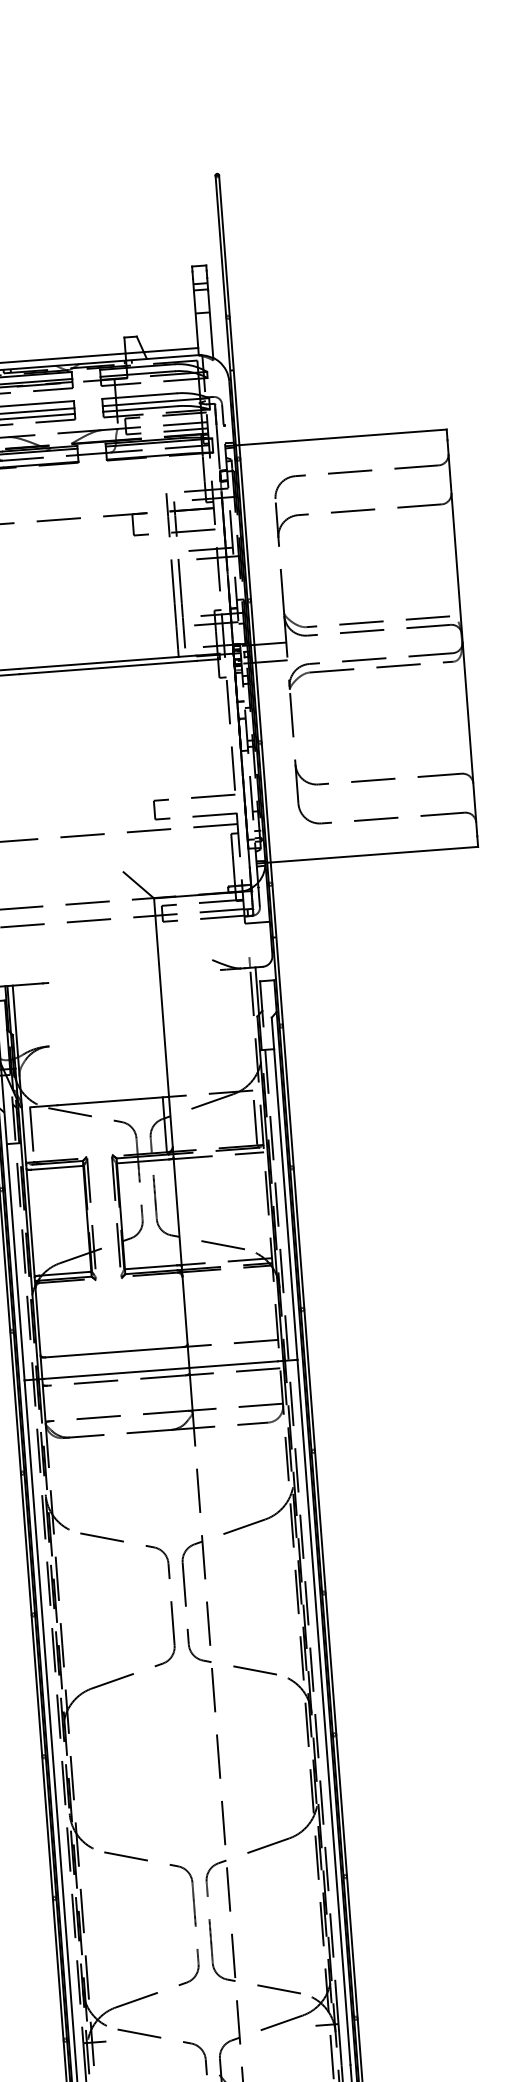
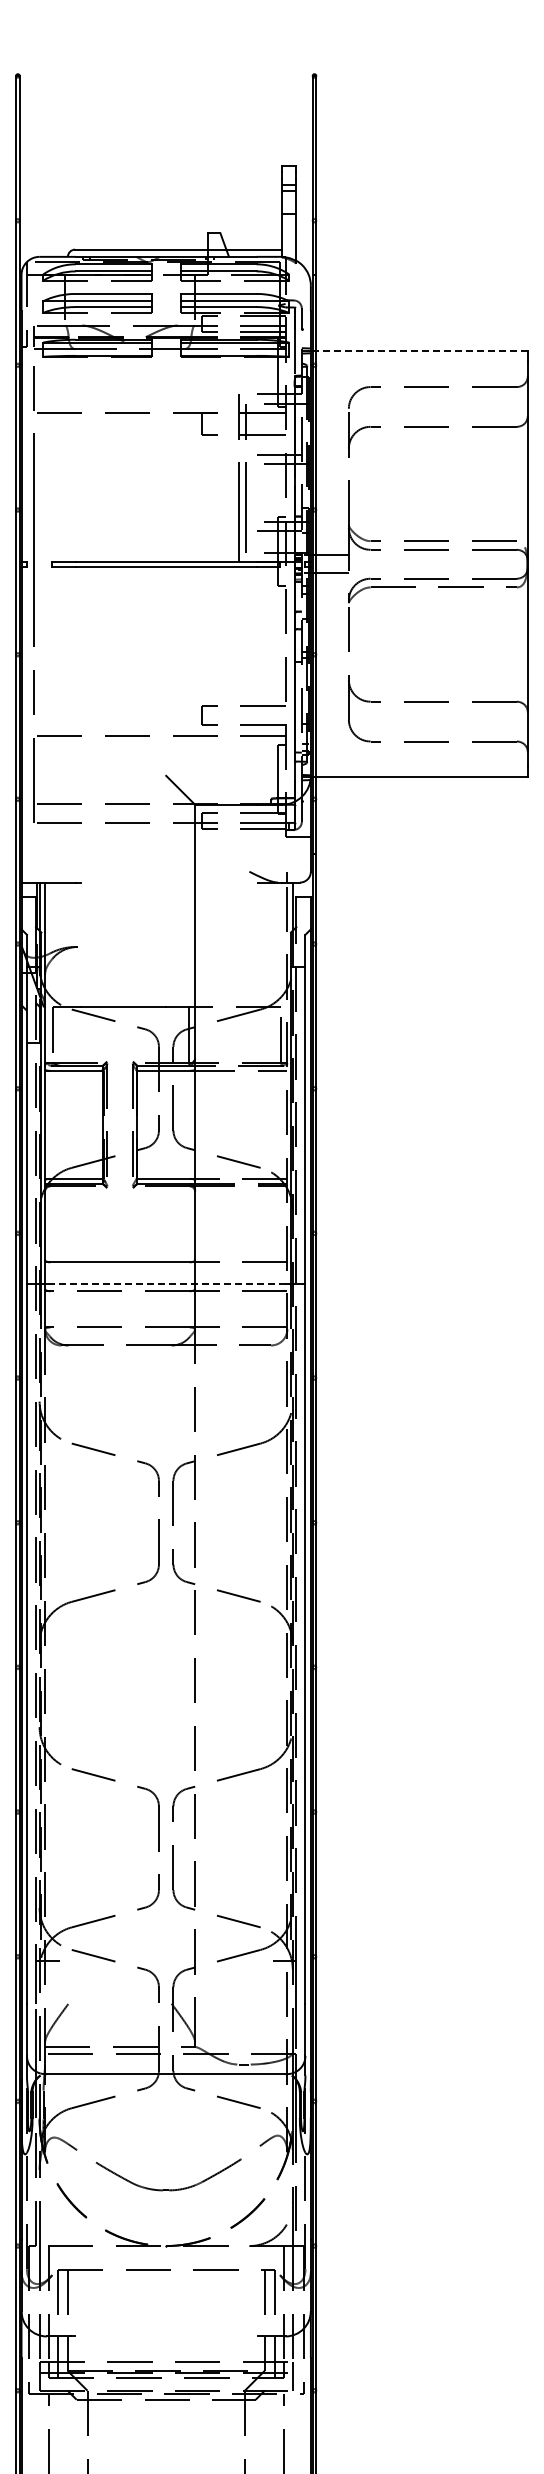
line: (343, 437) -> (422, 351), solid -> dashed
line: (160, 1370) -> (165, 1284), solid -> dashed

